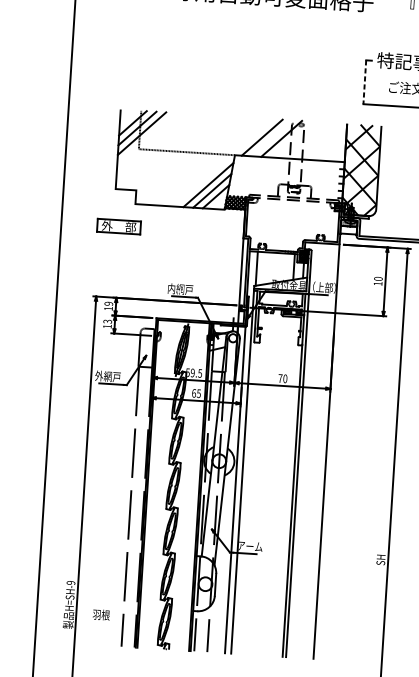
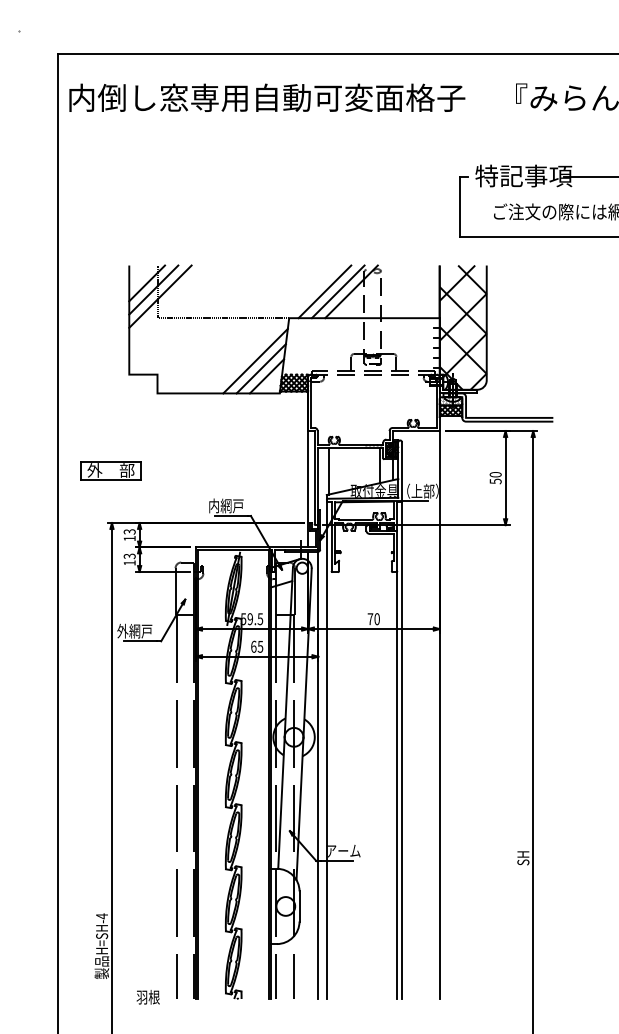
line: (365, 82) -> (460, 207), dashed -> solid
line: (271, 138) -> (337, 291), added
part: (118, 226) -> (110, 470), moved
hatch: (348, 230) -> (450, 411), added
text: (377, 283) -> (495, 481), 10 -> 50
text: (108, 303) -> (129, 531), 19 -> 13
text: (71, 583) -> (102, 916), H=SH-9 -> H=SH-4
text: (100, 615) -> (147, 997), moved

